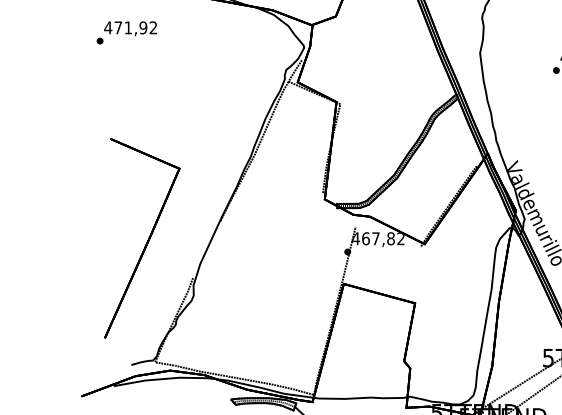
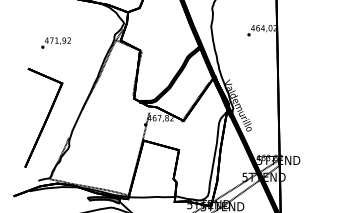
text: (125, 31) -> (55, 42), moved

